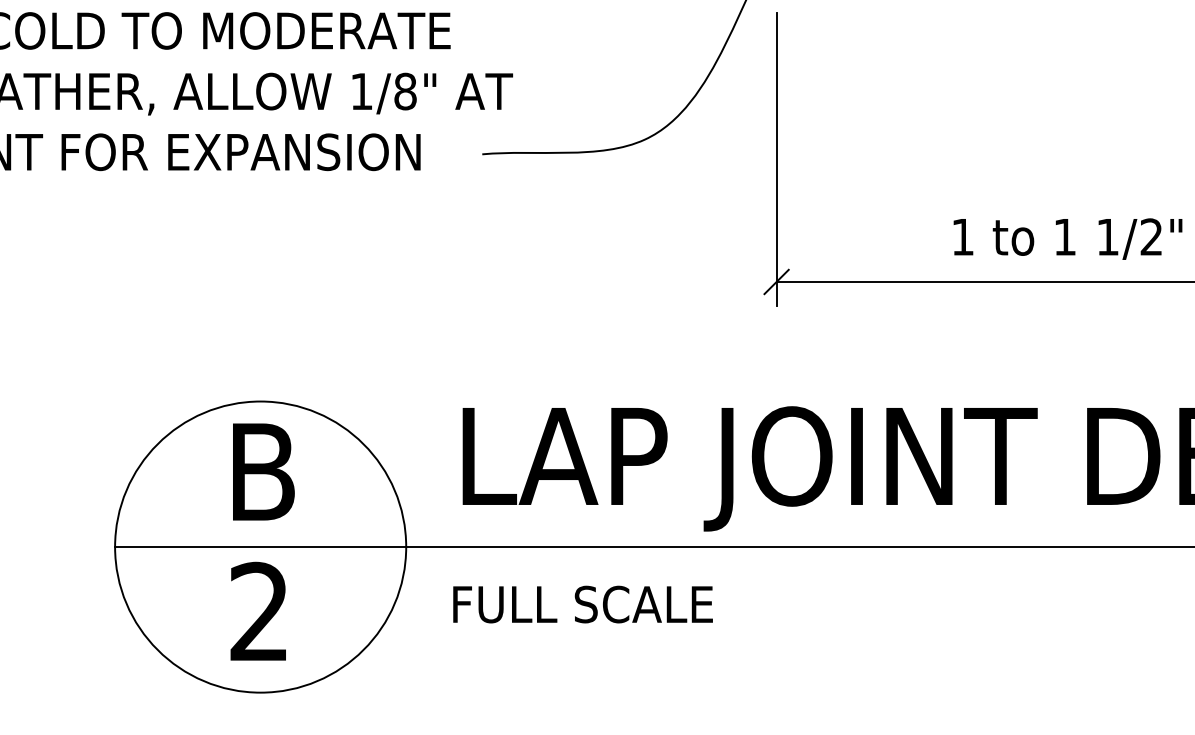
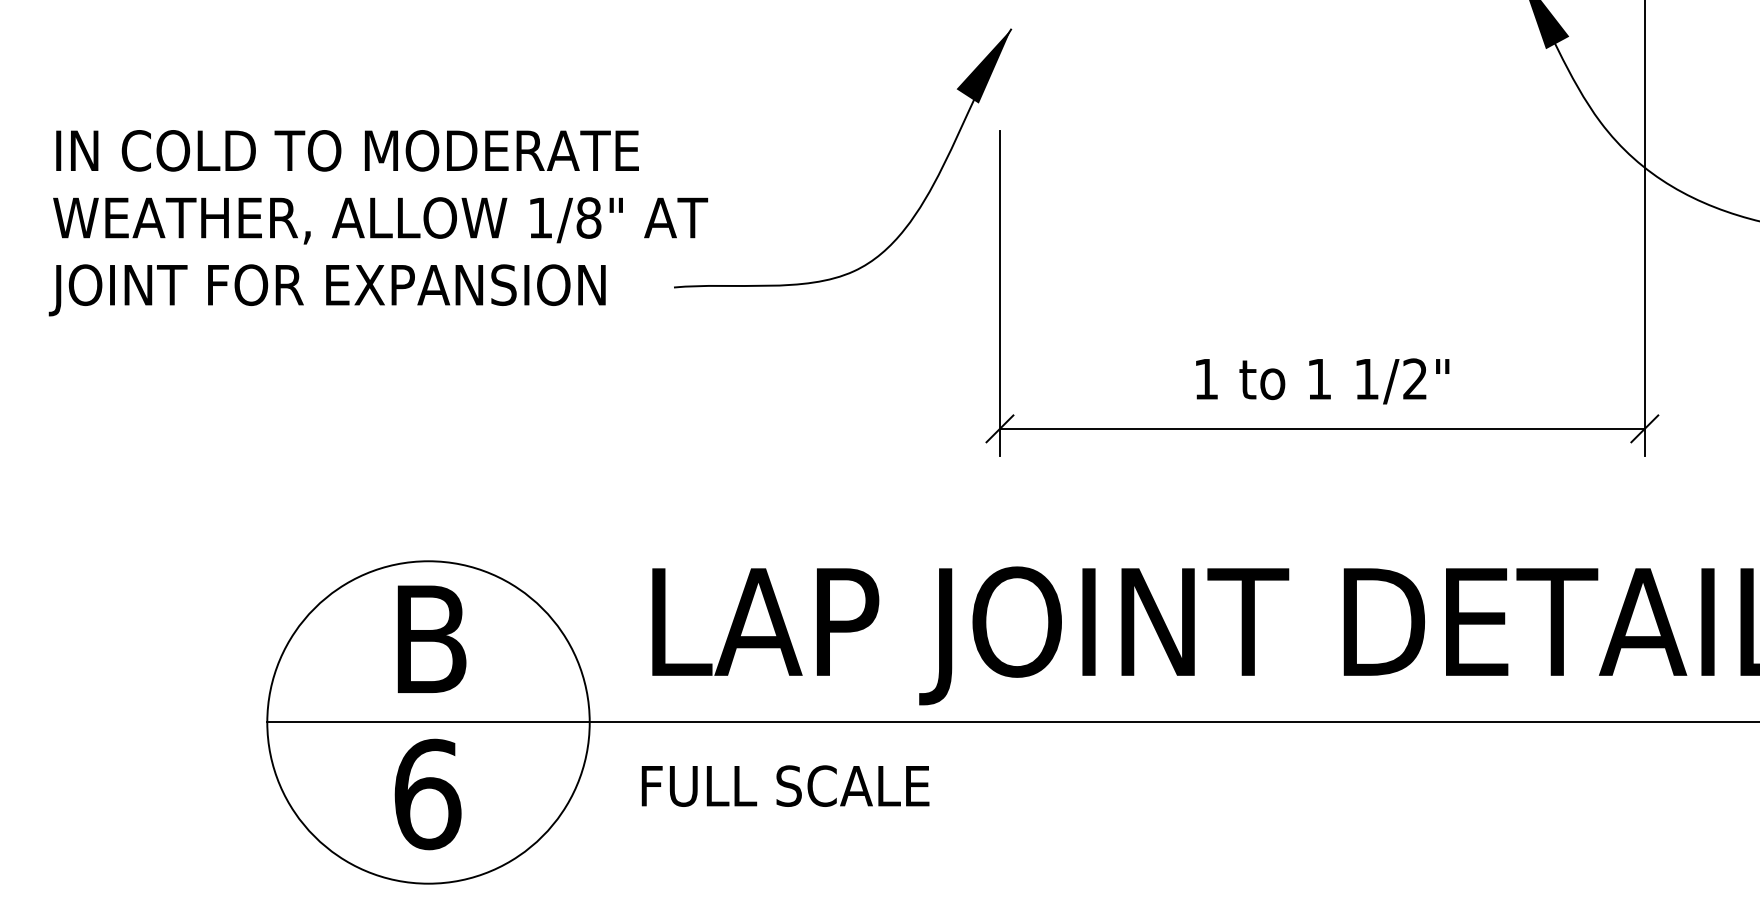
text: (259, 612) -> (427, 794), 2 -> 6

